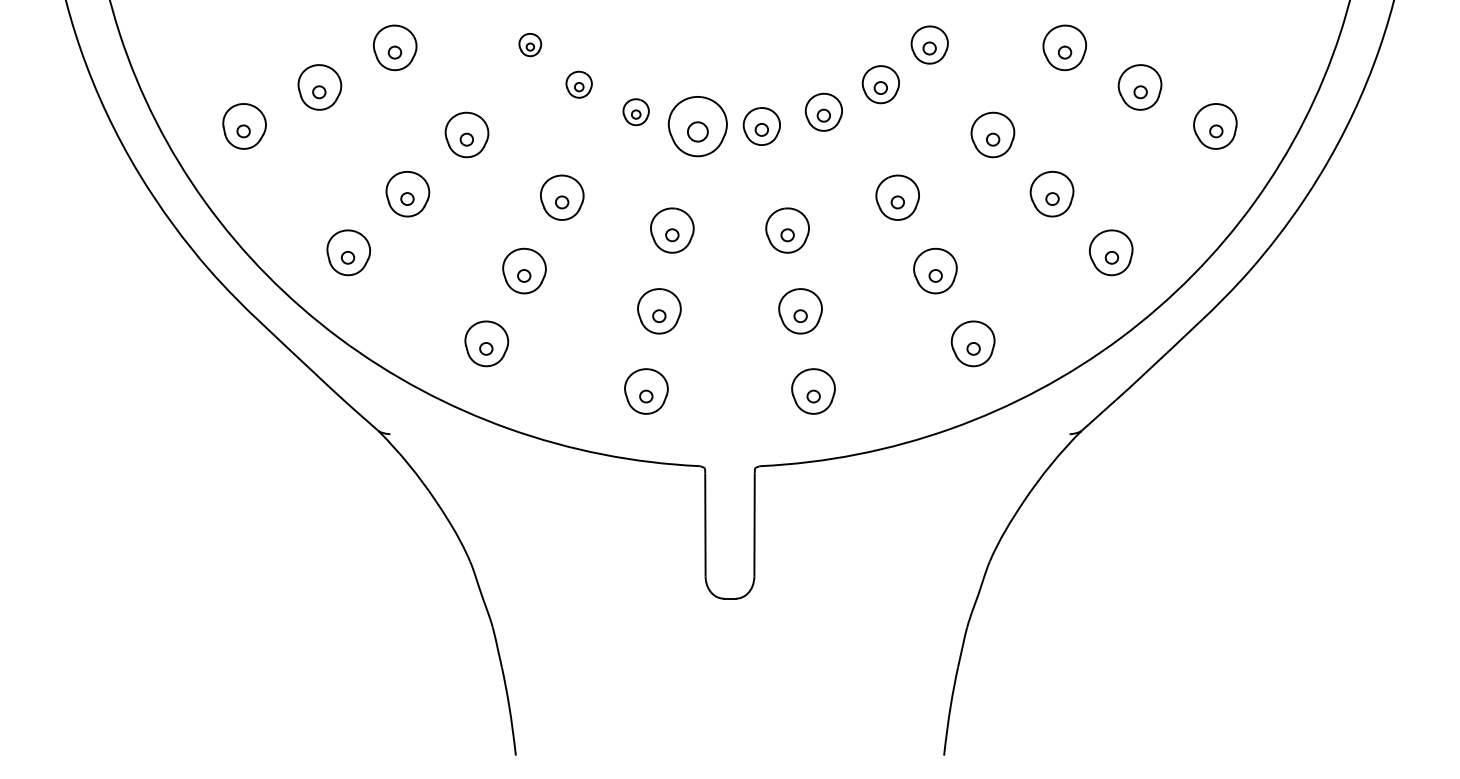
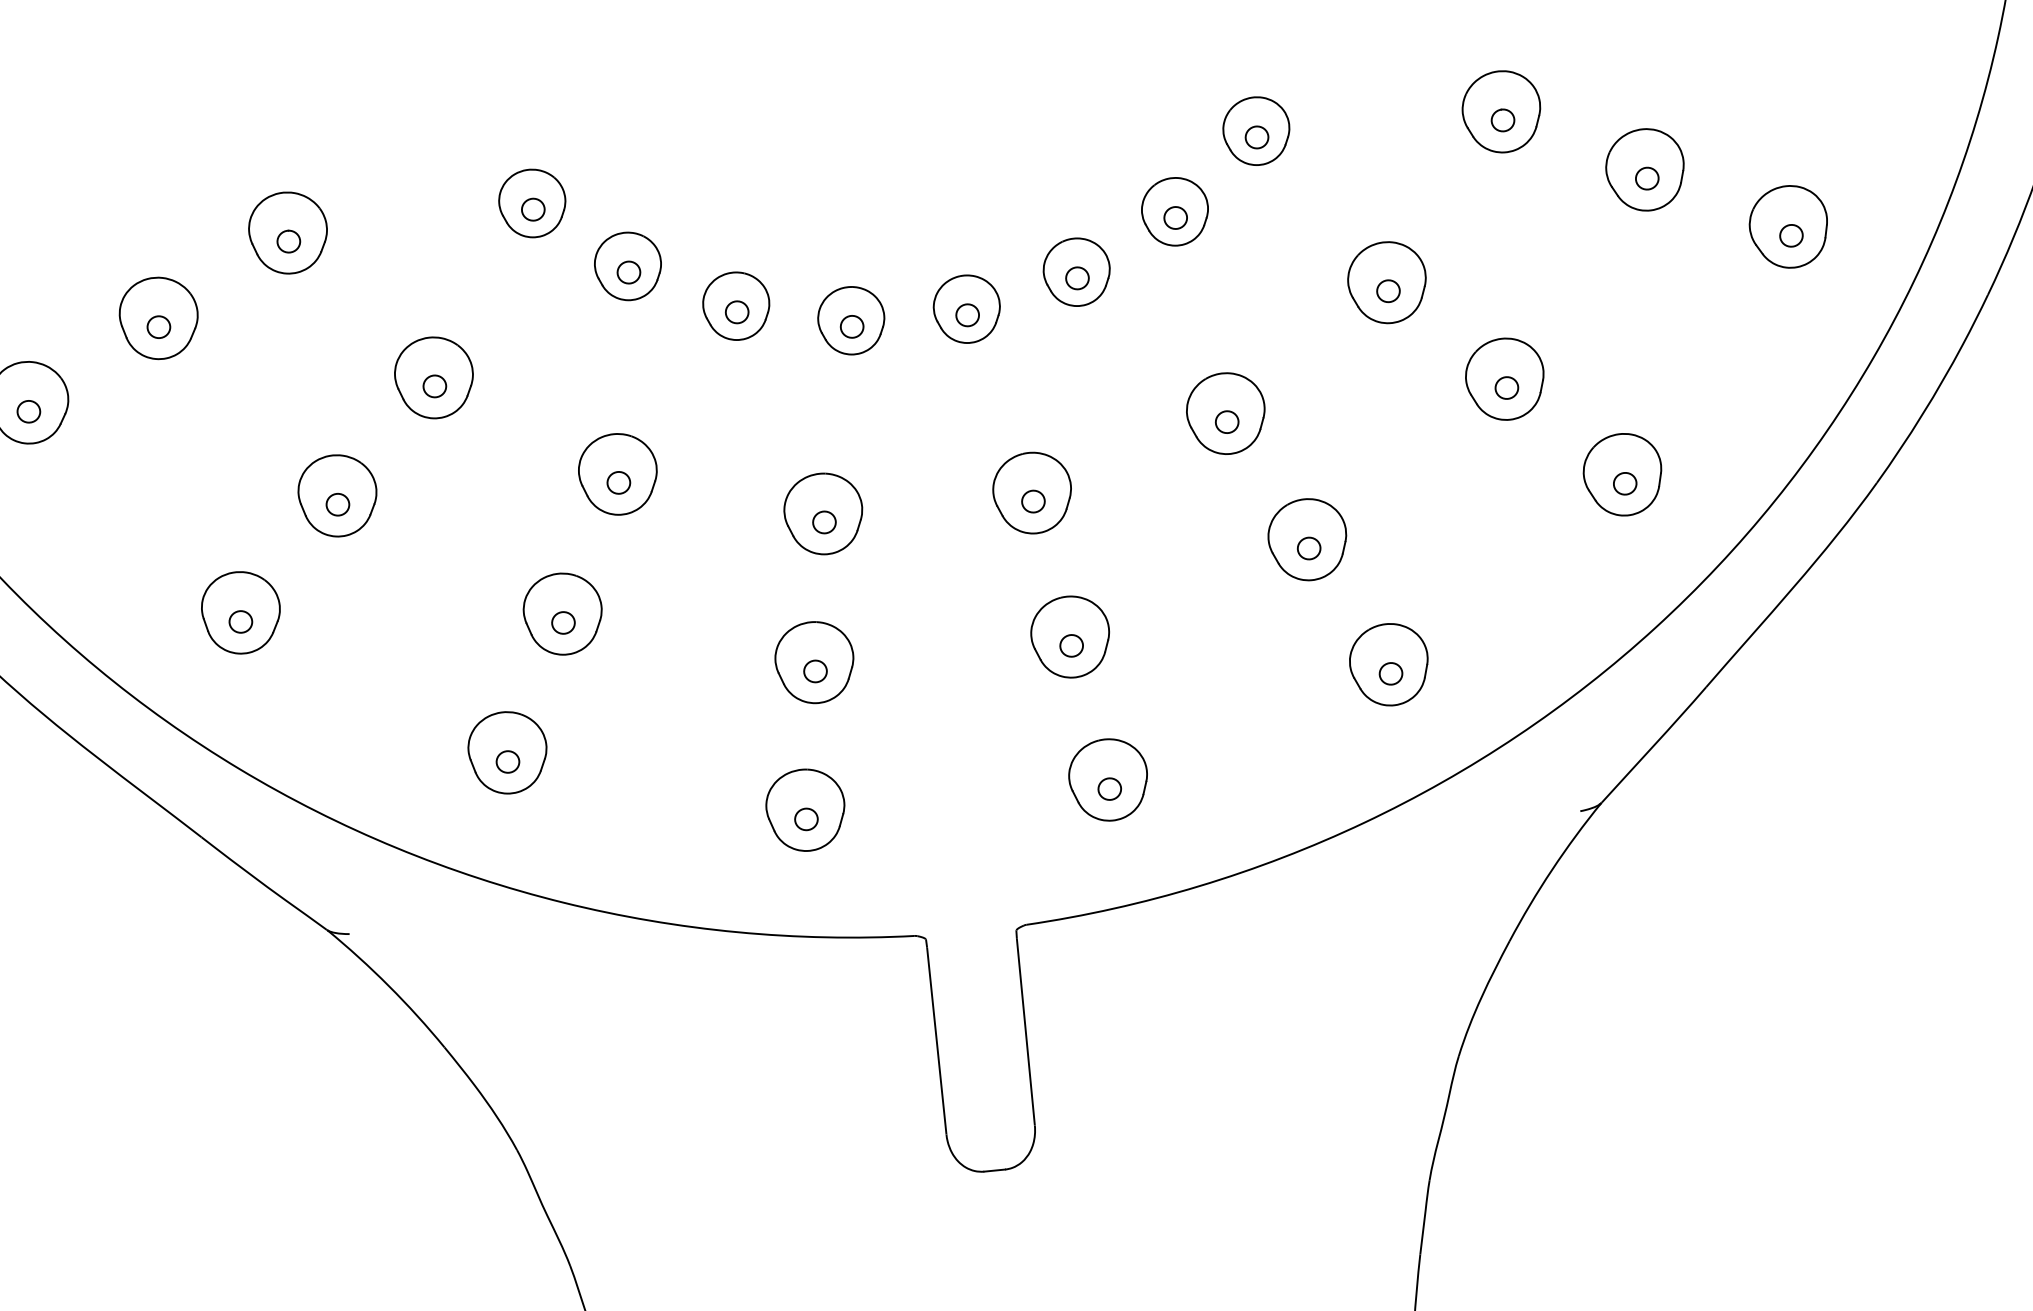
part: (530, 44) -> (532, 202), size x1.67
part: (579, 84) -> (628, 266), size x1.43
part: (636, 111) -> (737, 304), size x1.43
part: (698, 126) -> (852, 320), size x0.62

